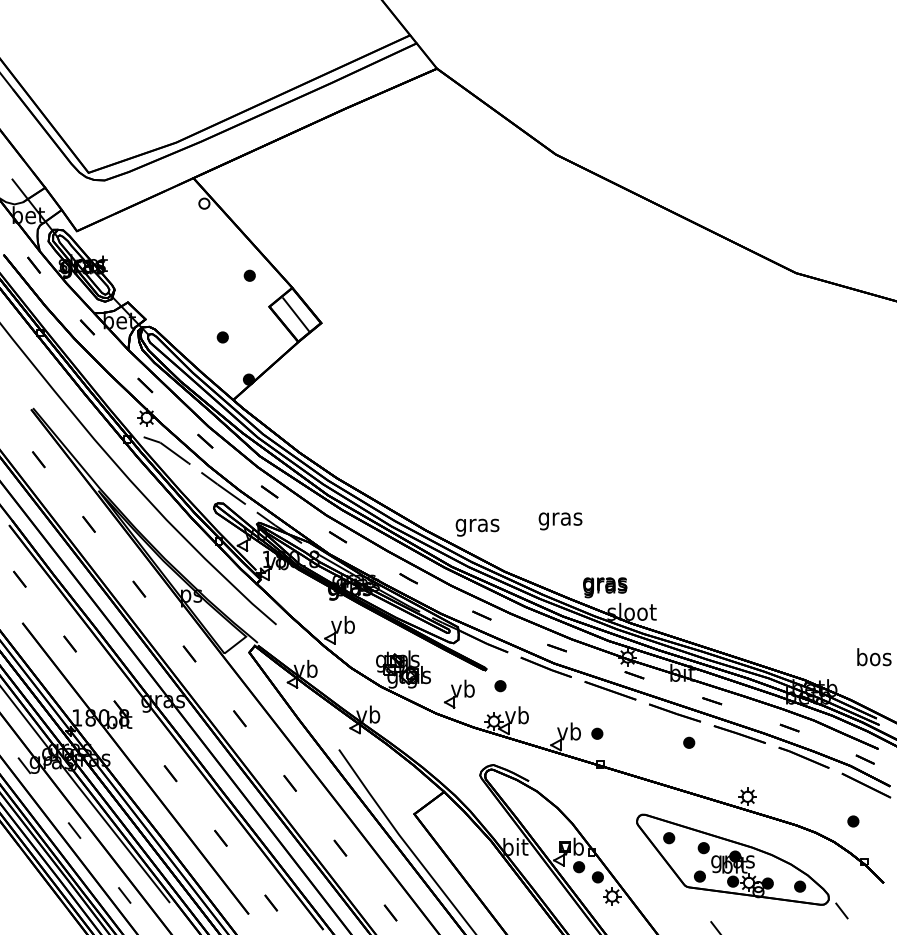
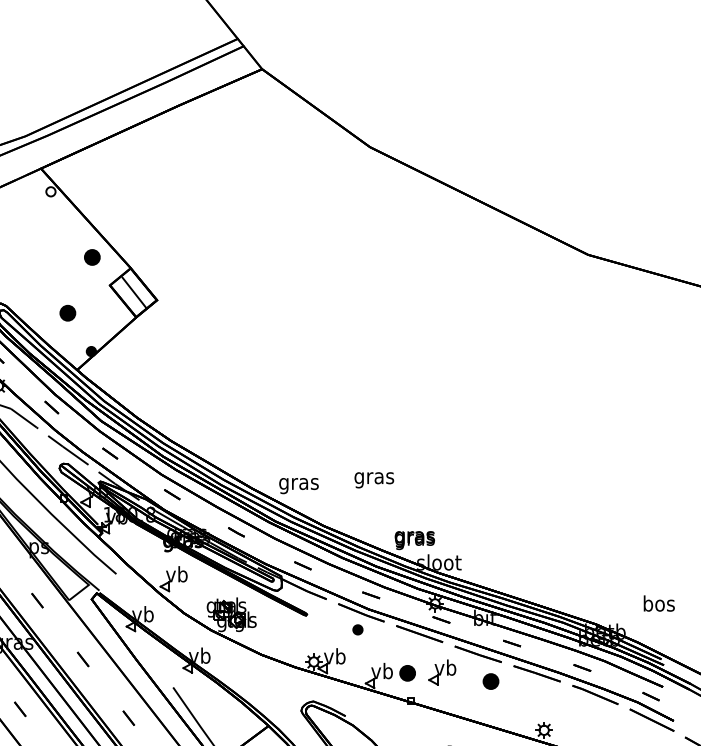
part: (249, 275) -> (91, 257), size x1.6
part: (222, 337) -> (67, 313), size x1.6
part: (500, 686) -> (357, 630), moved
part: (458, 693) -> (441, 671), moved
part: (597, 733) -> (407, 672), size x1.6
part: (689, 742) -> (491, 681), size x1.6

